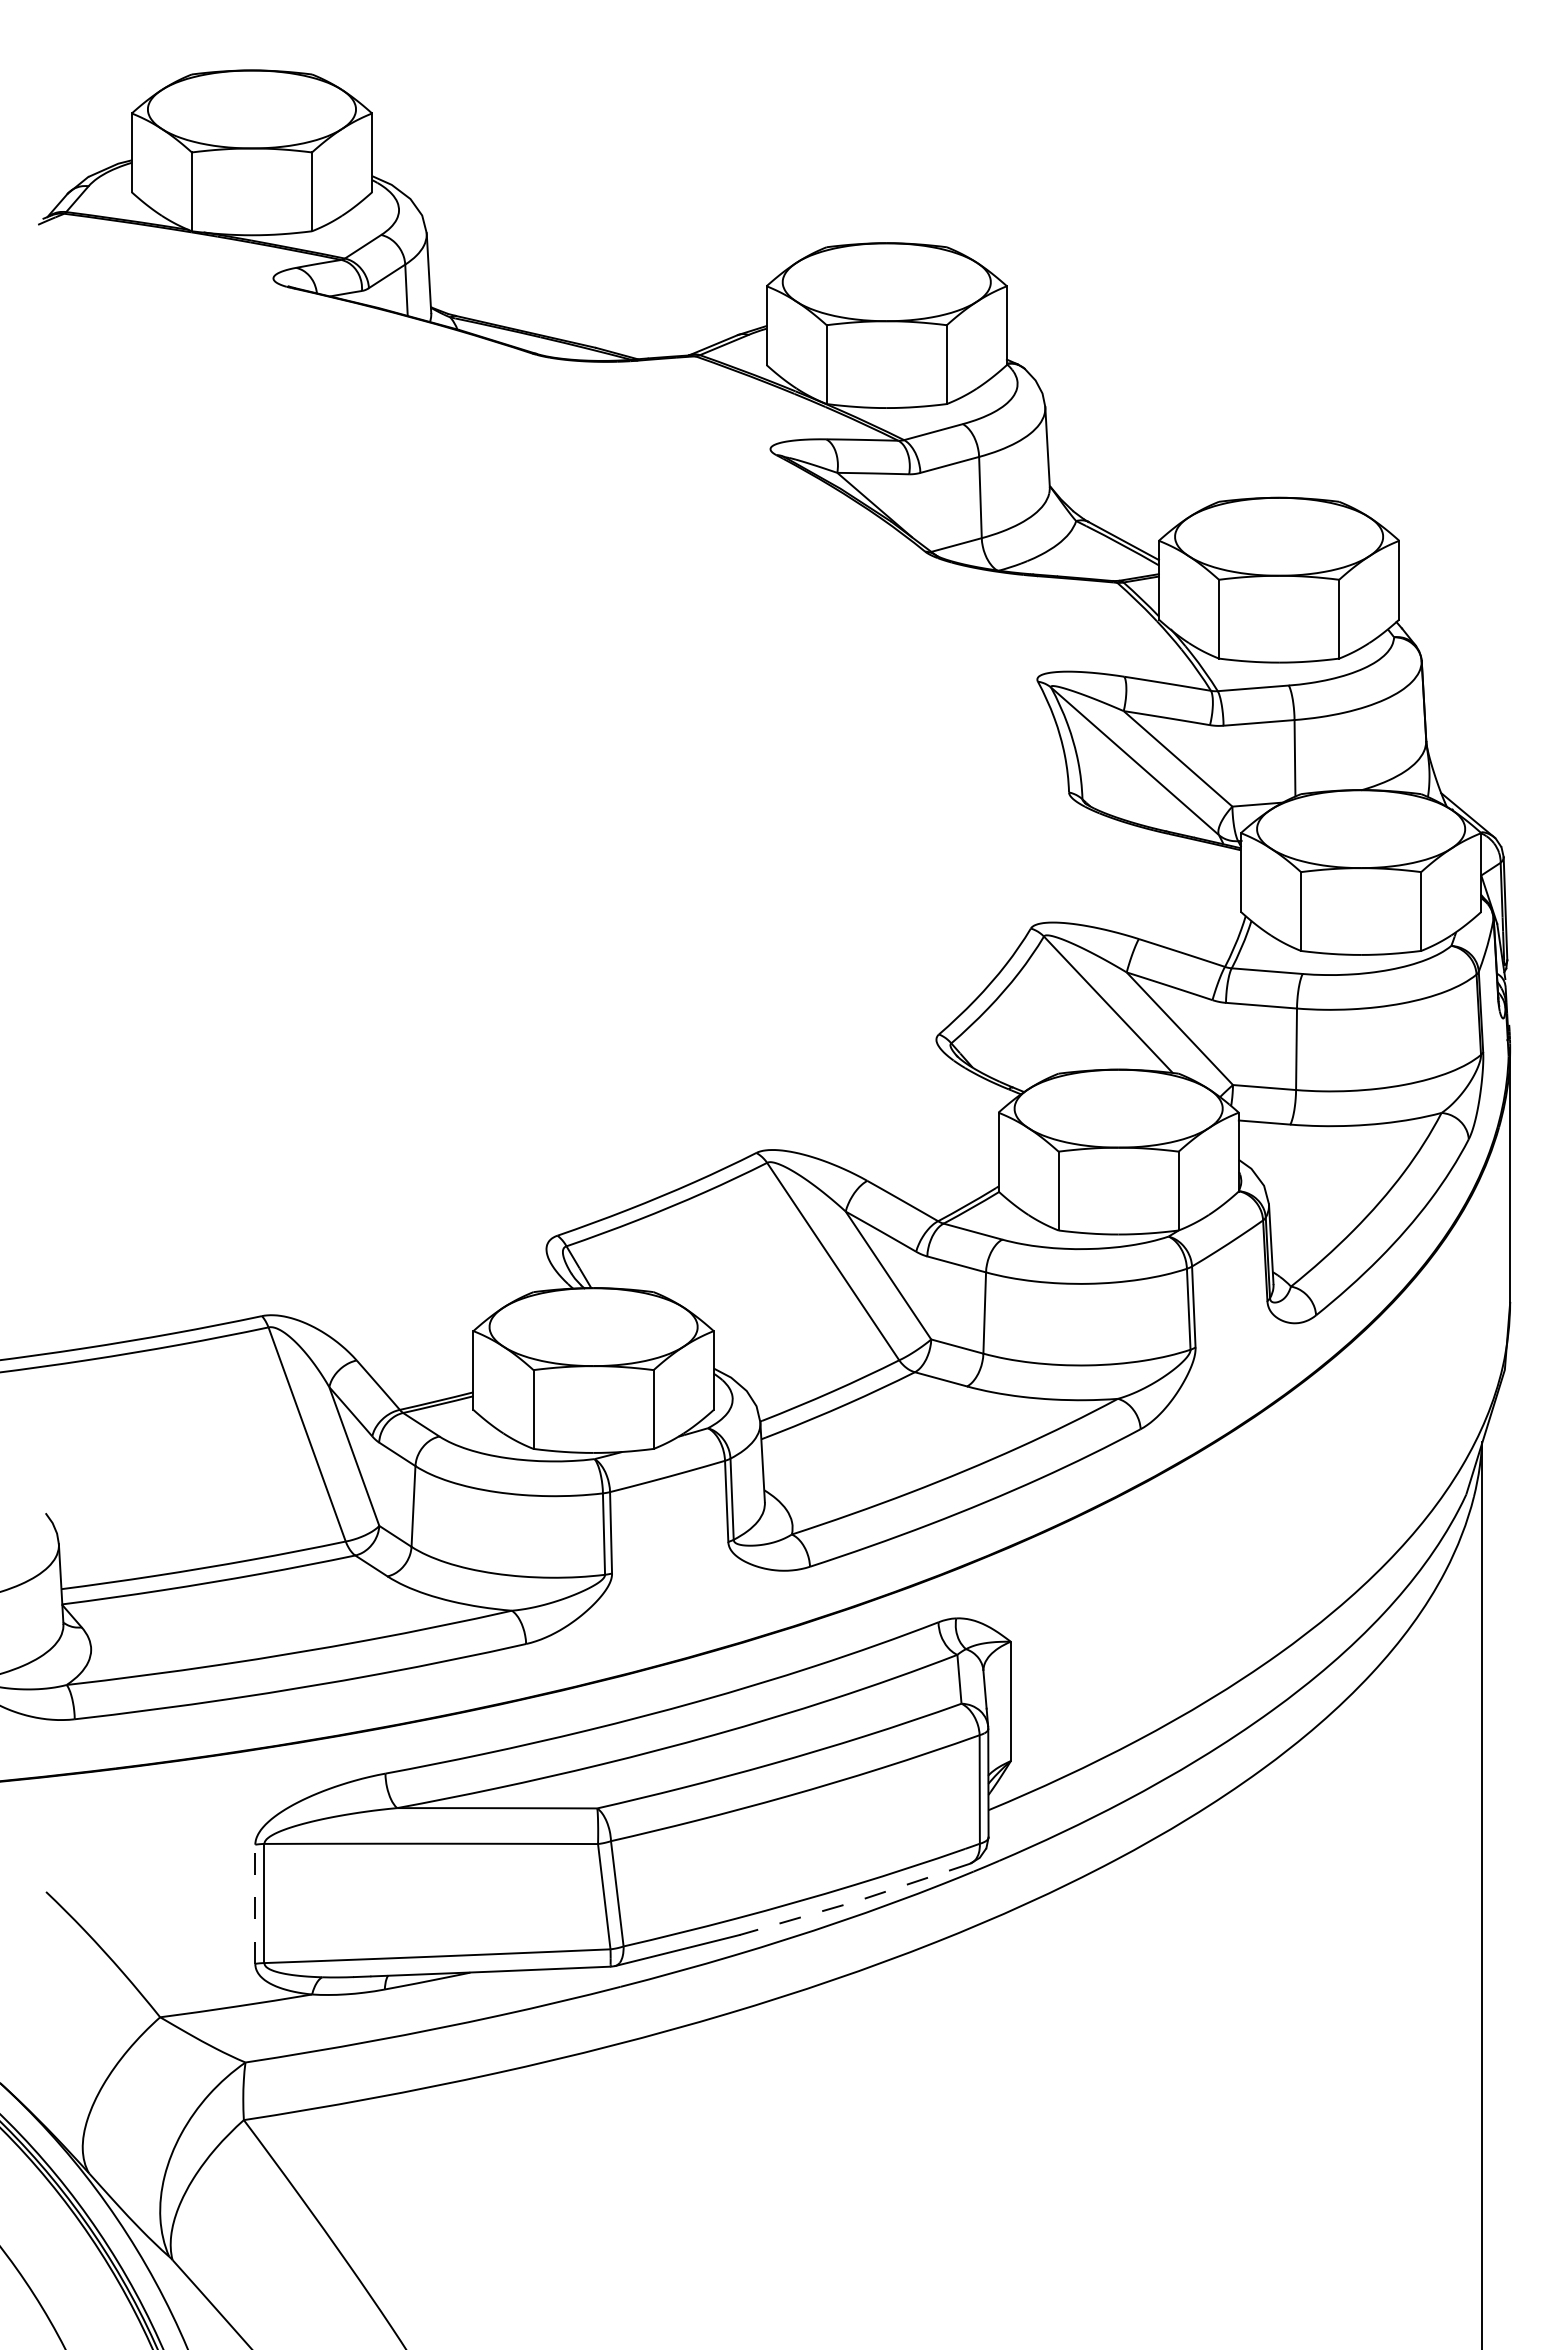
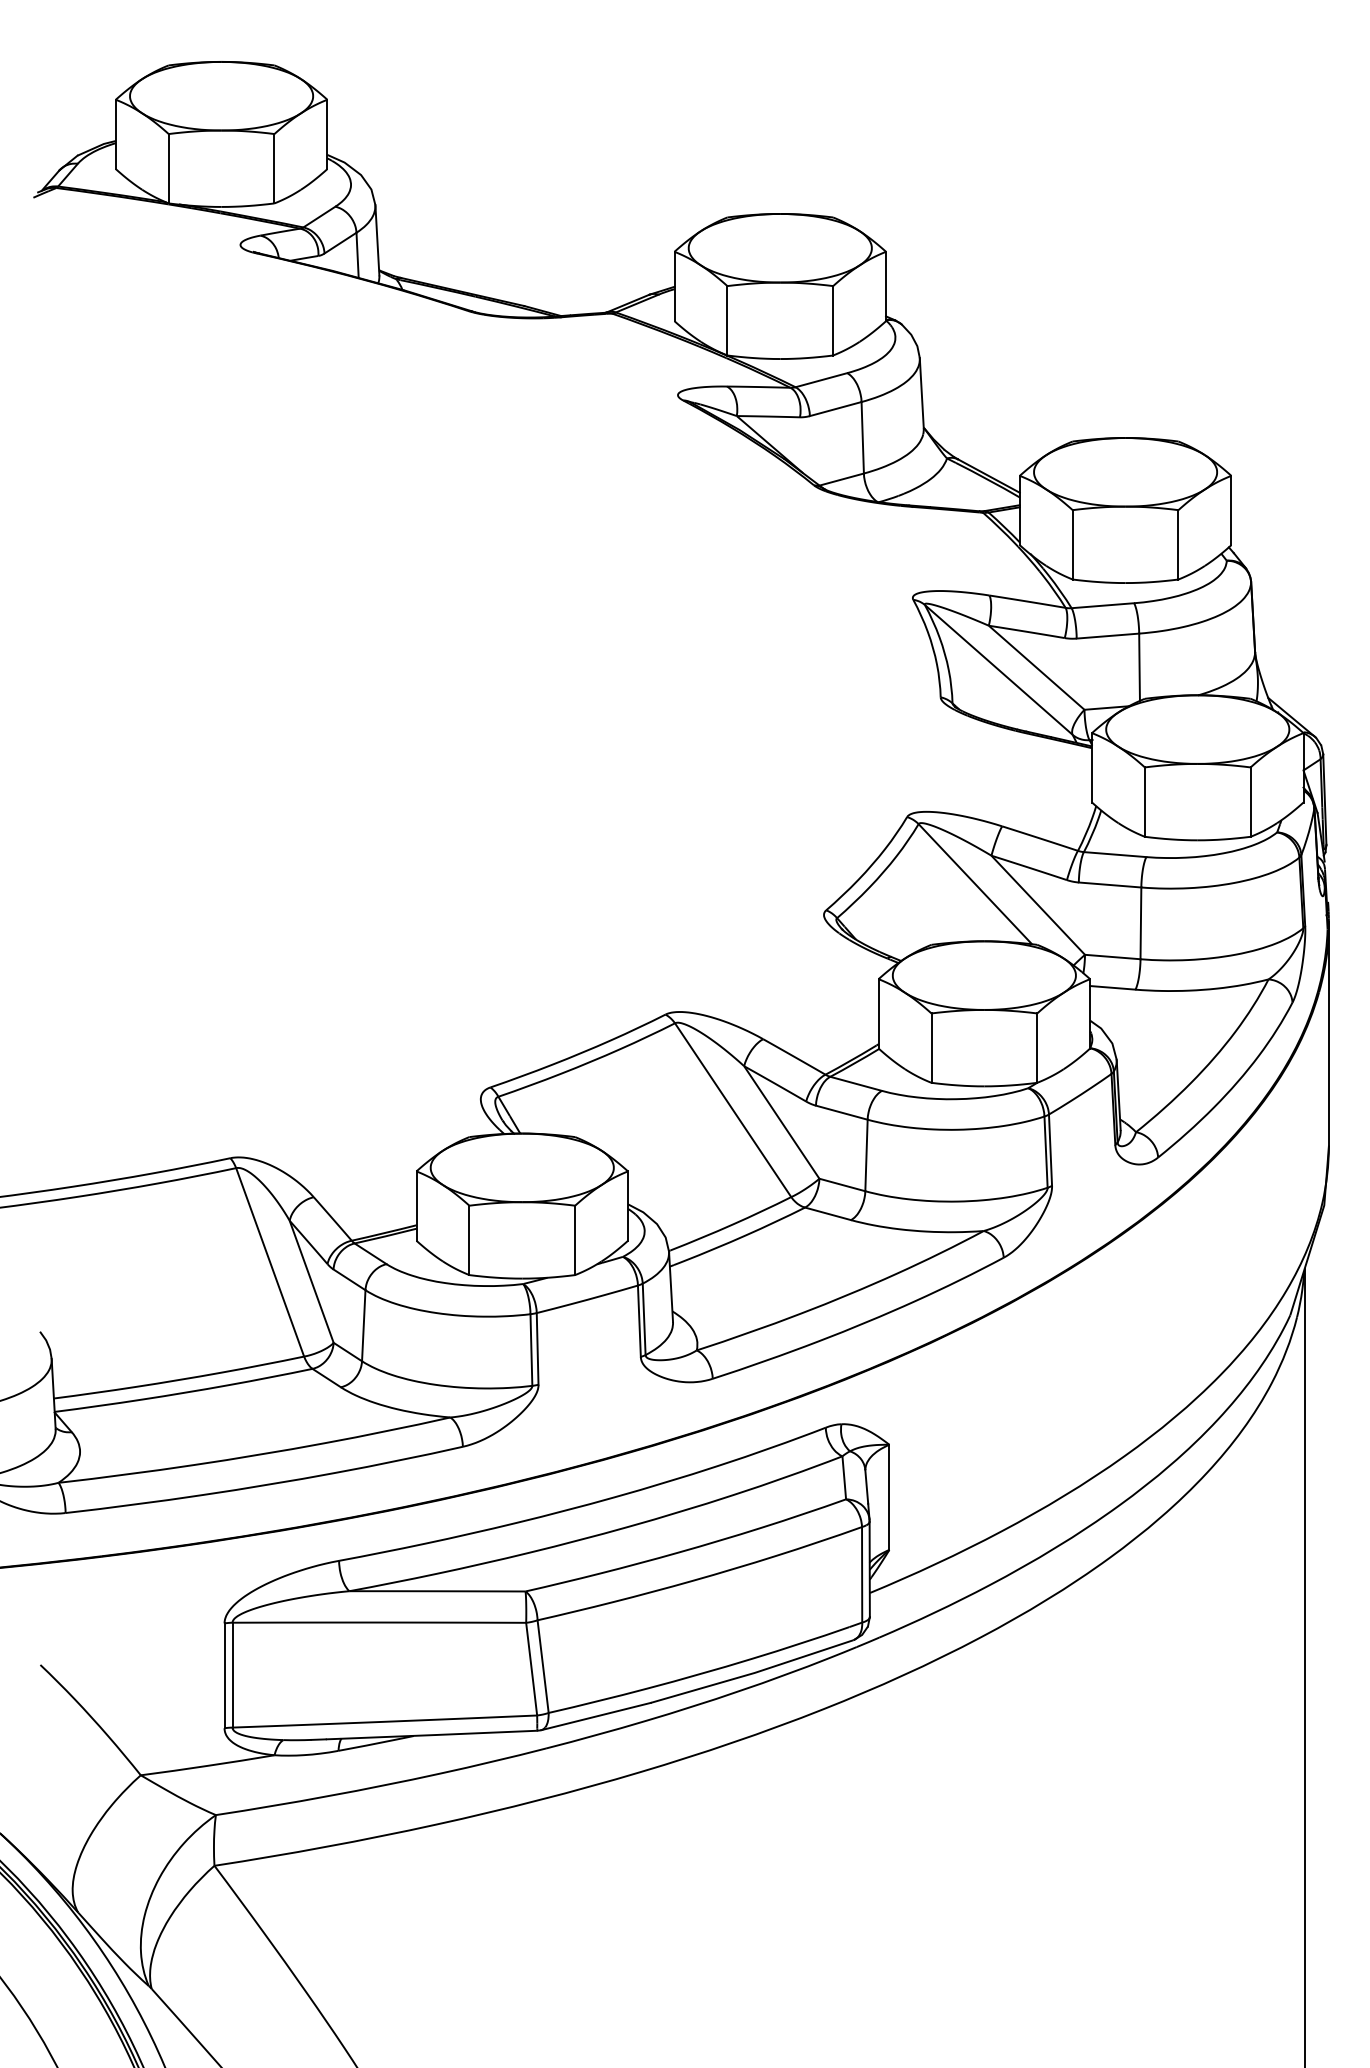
line: (856, 1901) -> (753, 1673), dashed -> solid
line: (255, 1904) -> (224, 1676), dashed -> solid

